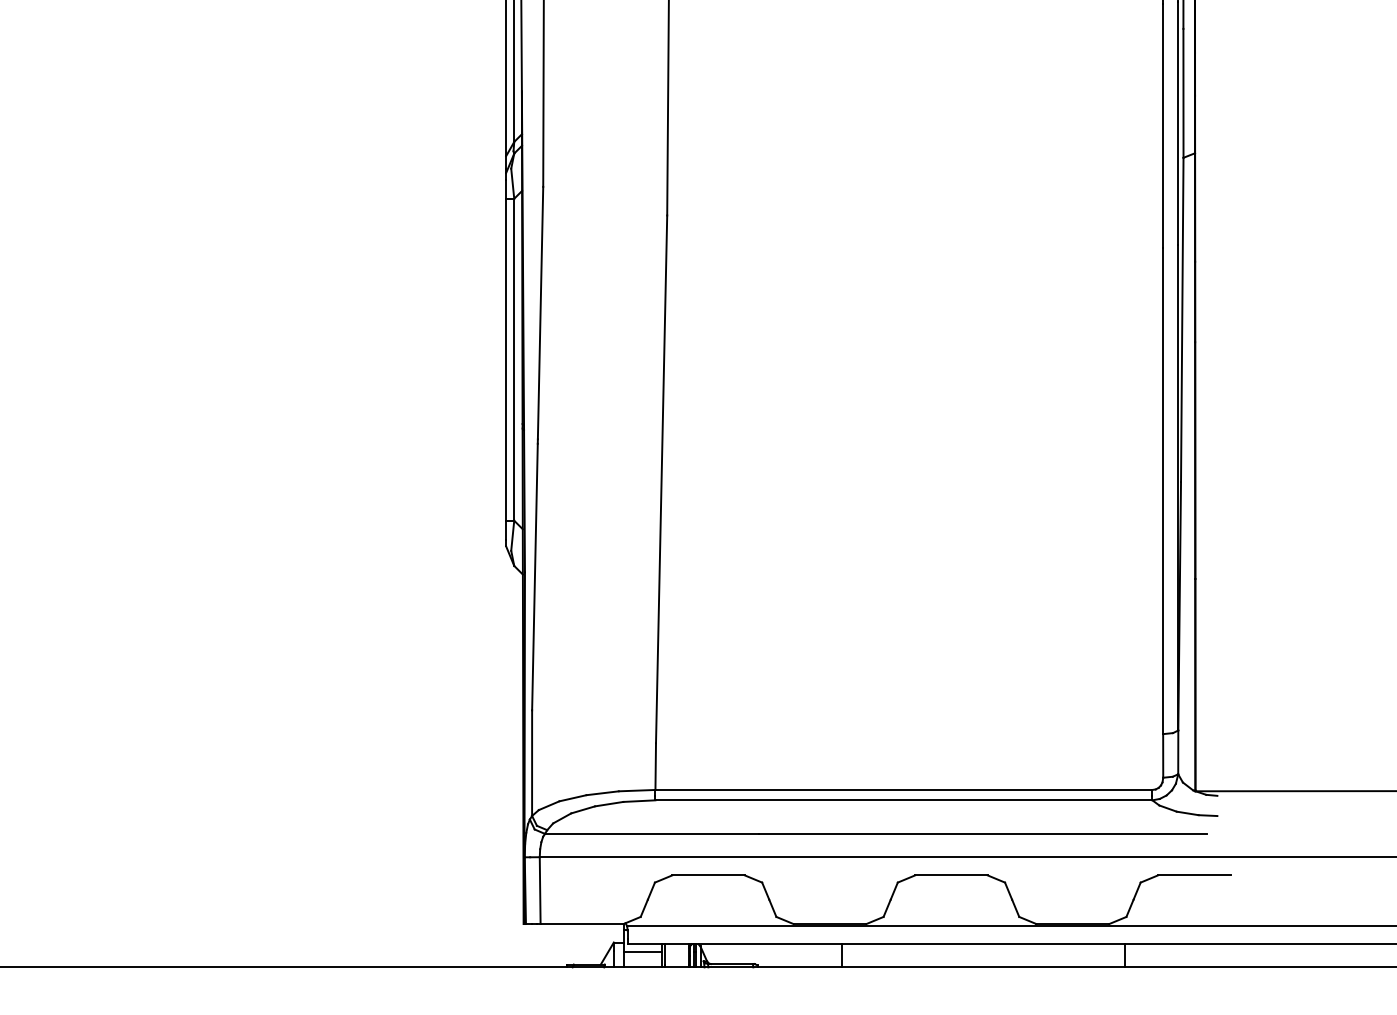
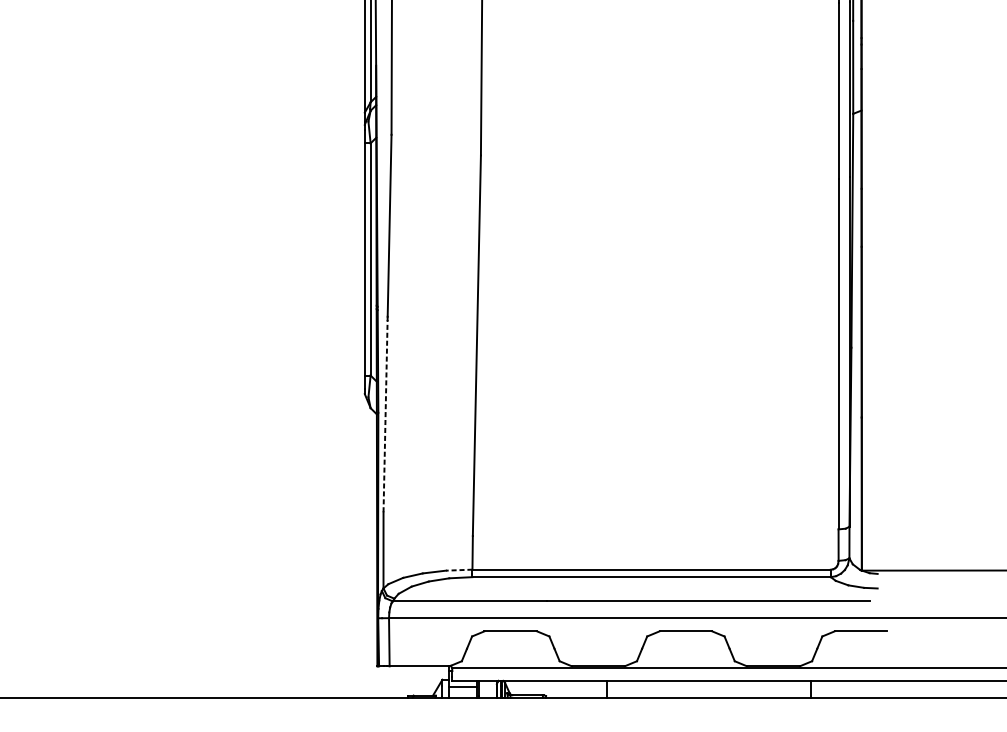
line: (534, 576) -> (385, 415), solid -> dashed
line: (636, 790) -> (458, 570), solid -> dashed

